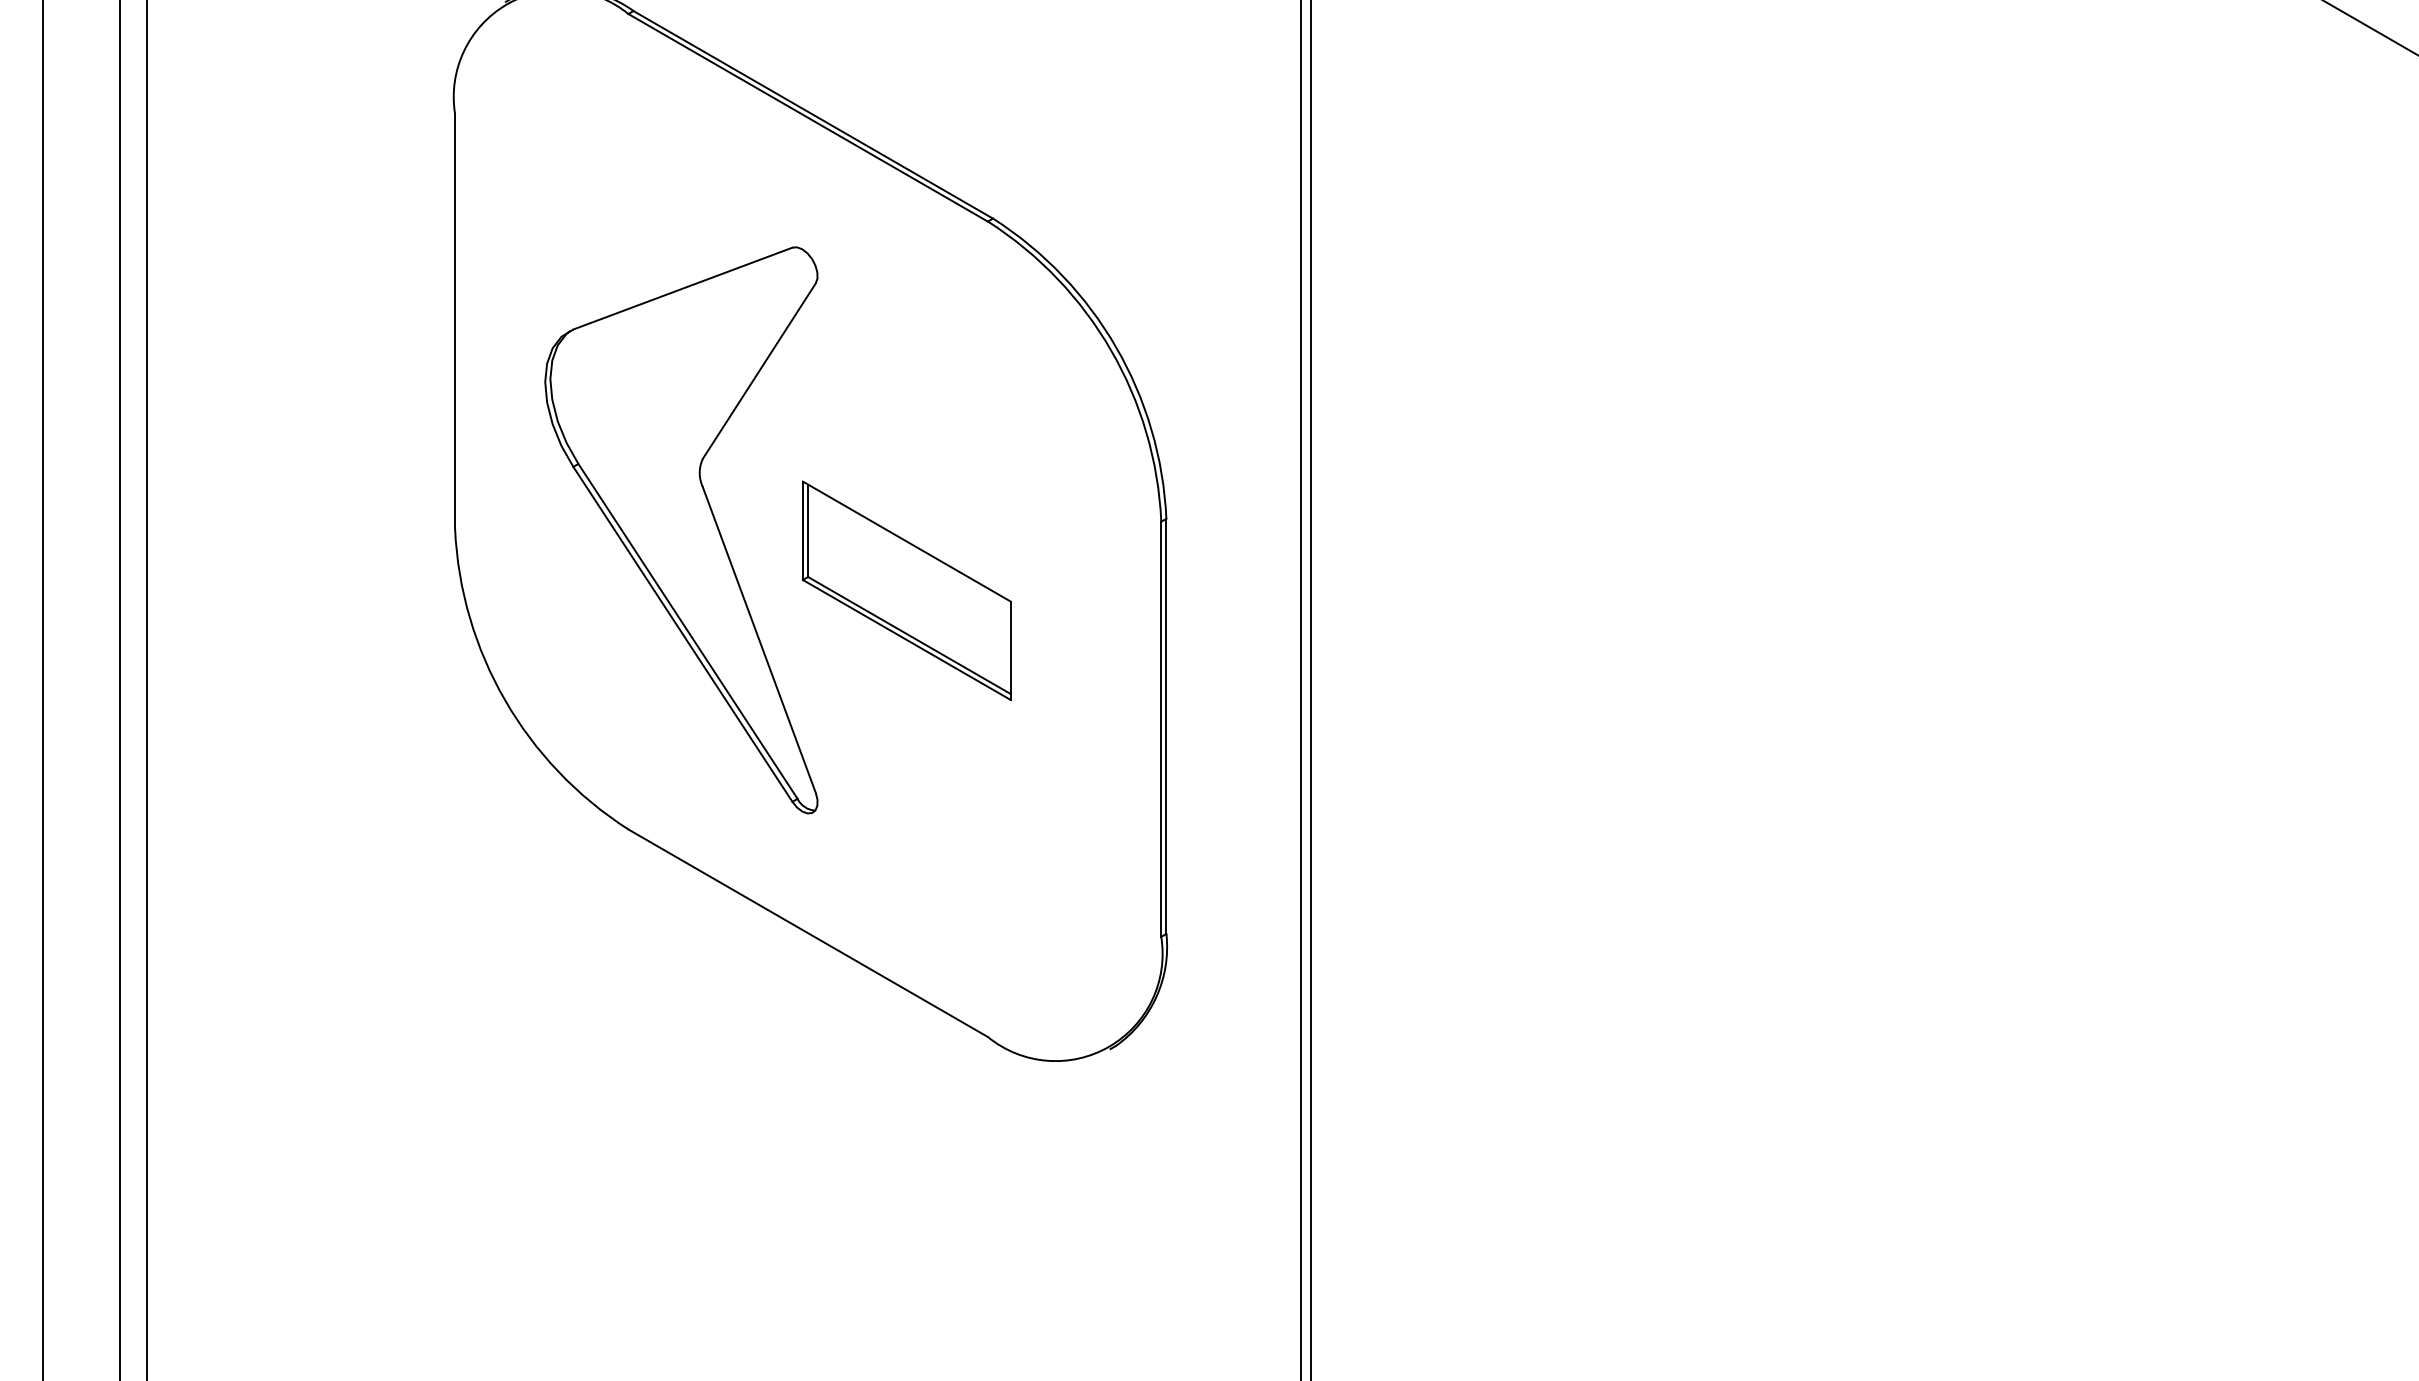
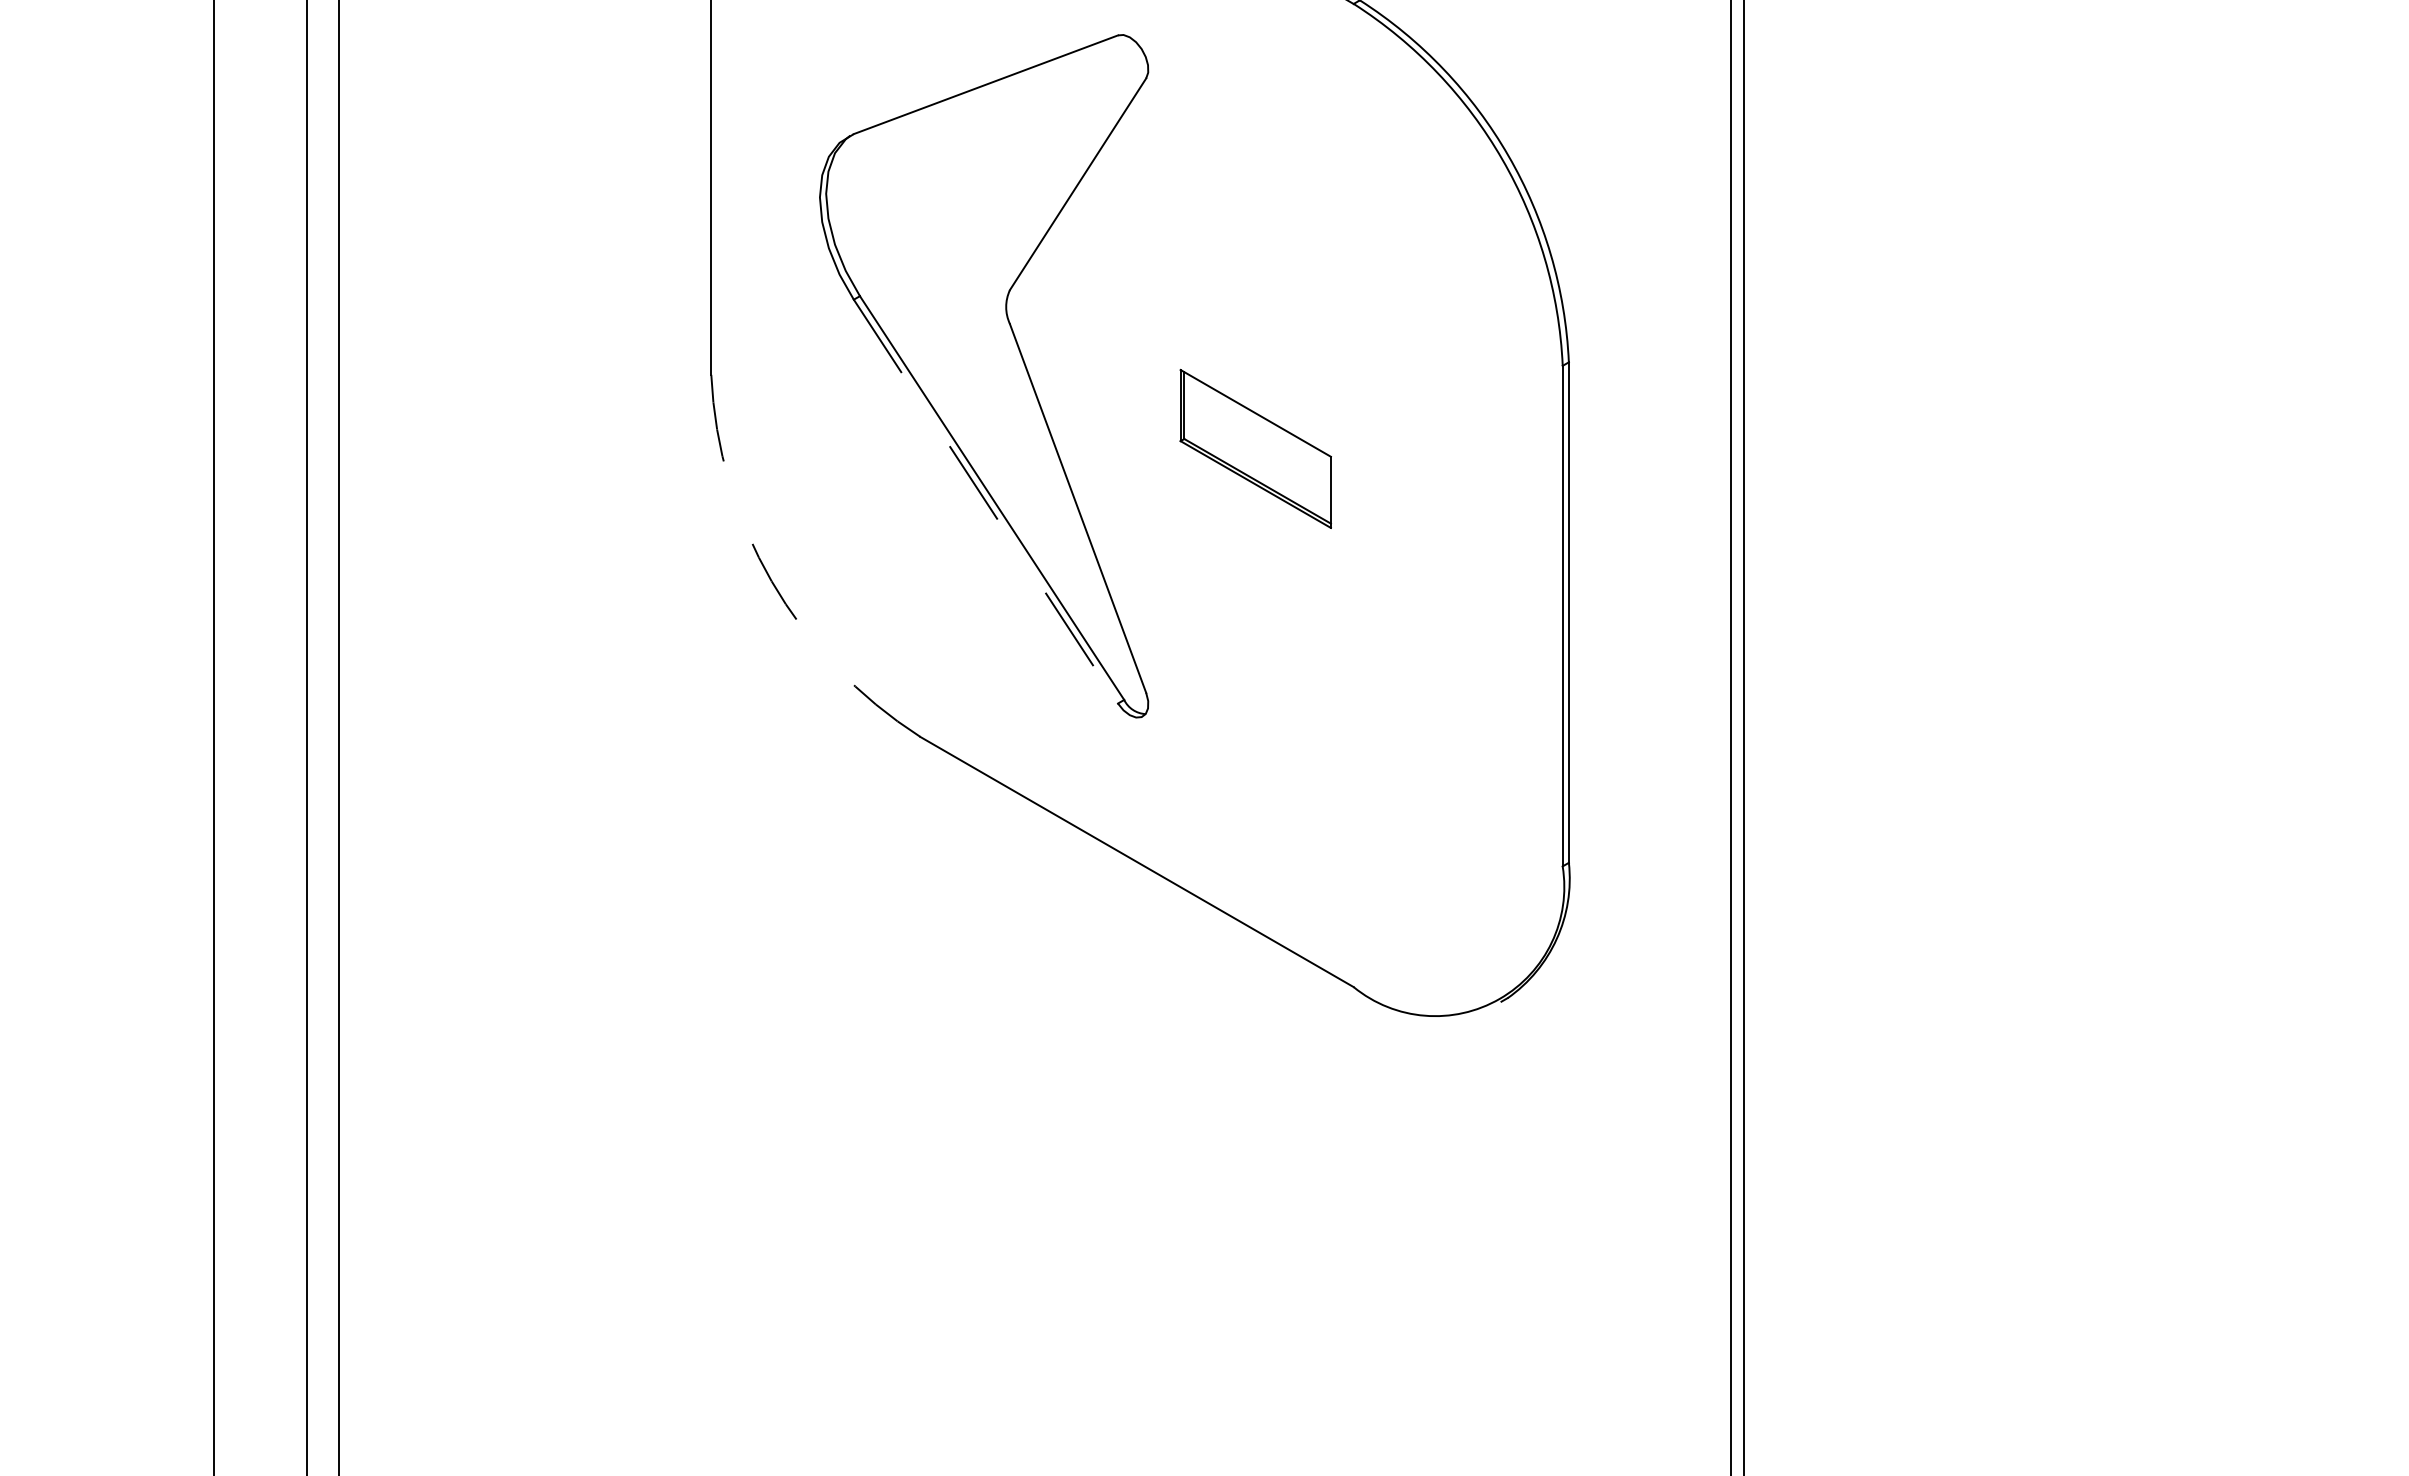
part: (906, 590) -> (1255, 448), size x0.6
line: (683, 634) -> (986, 501), solid -> dashed
arc: (505, 700) -> (772, 581), solid -> dashed

